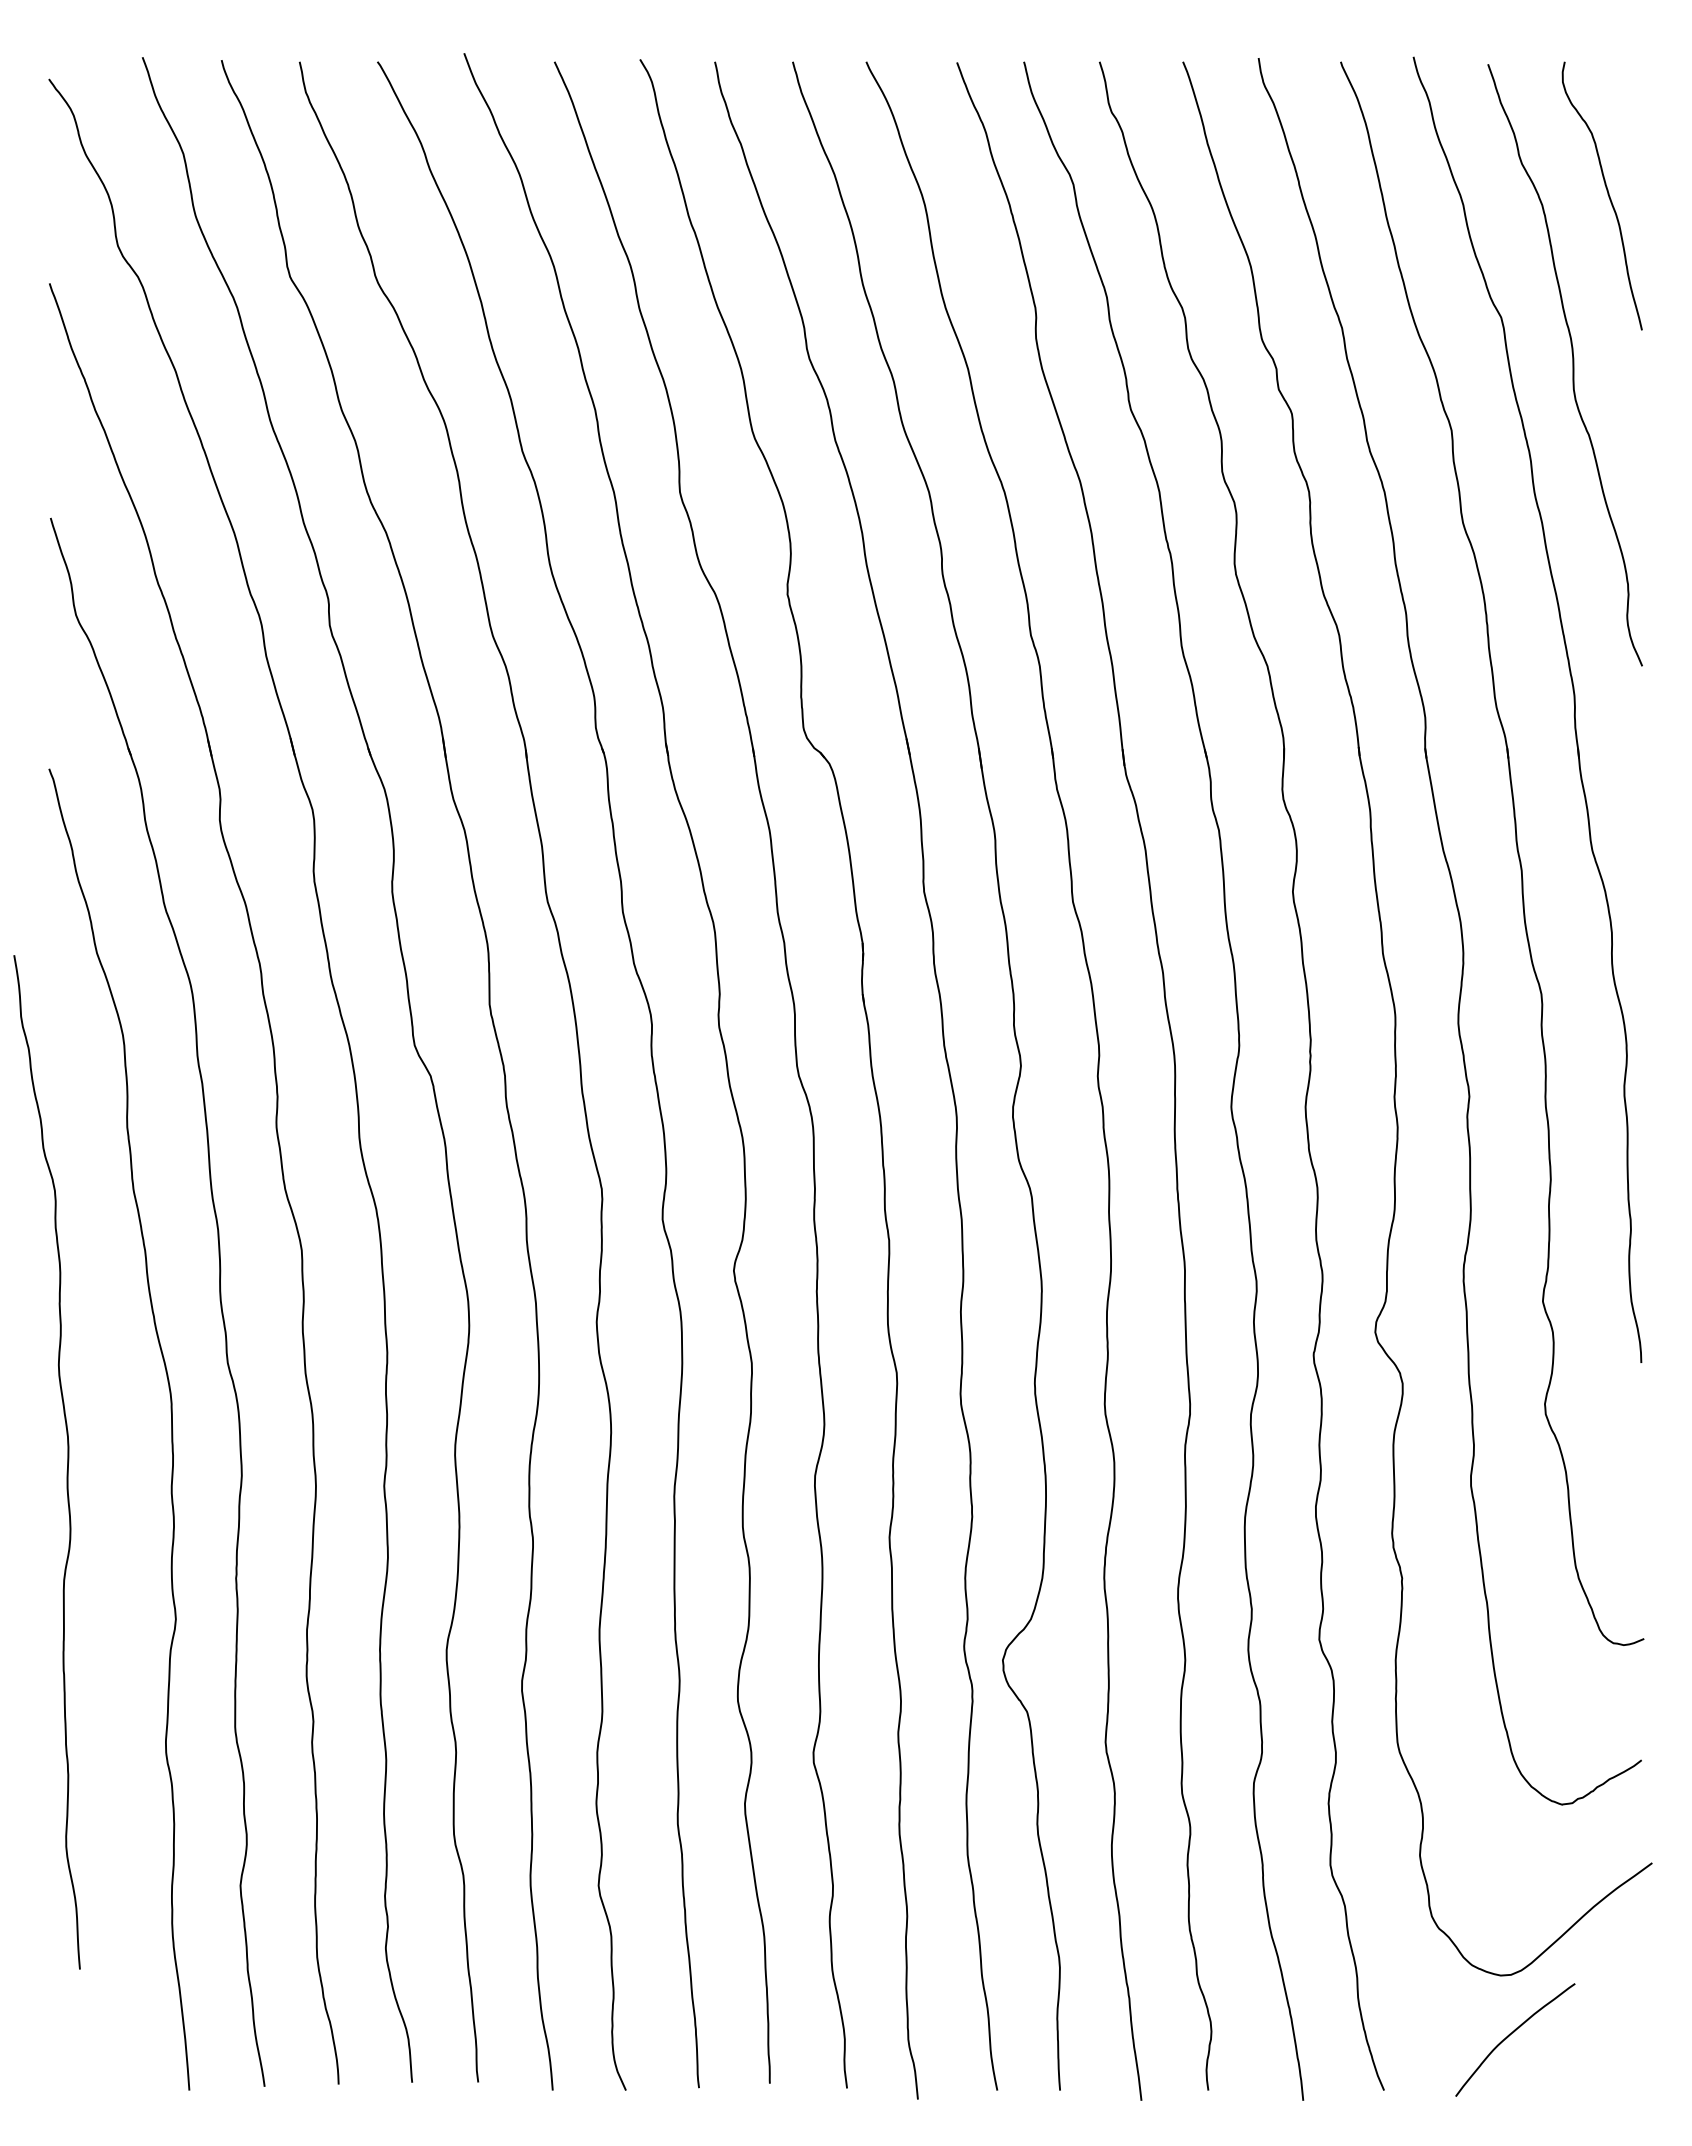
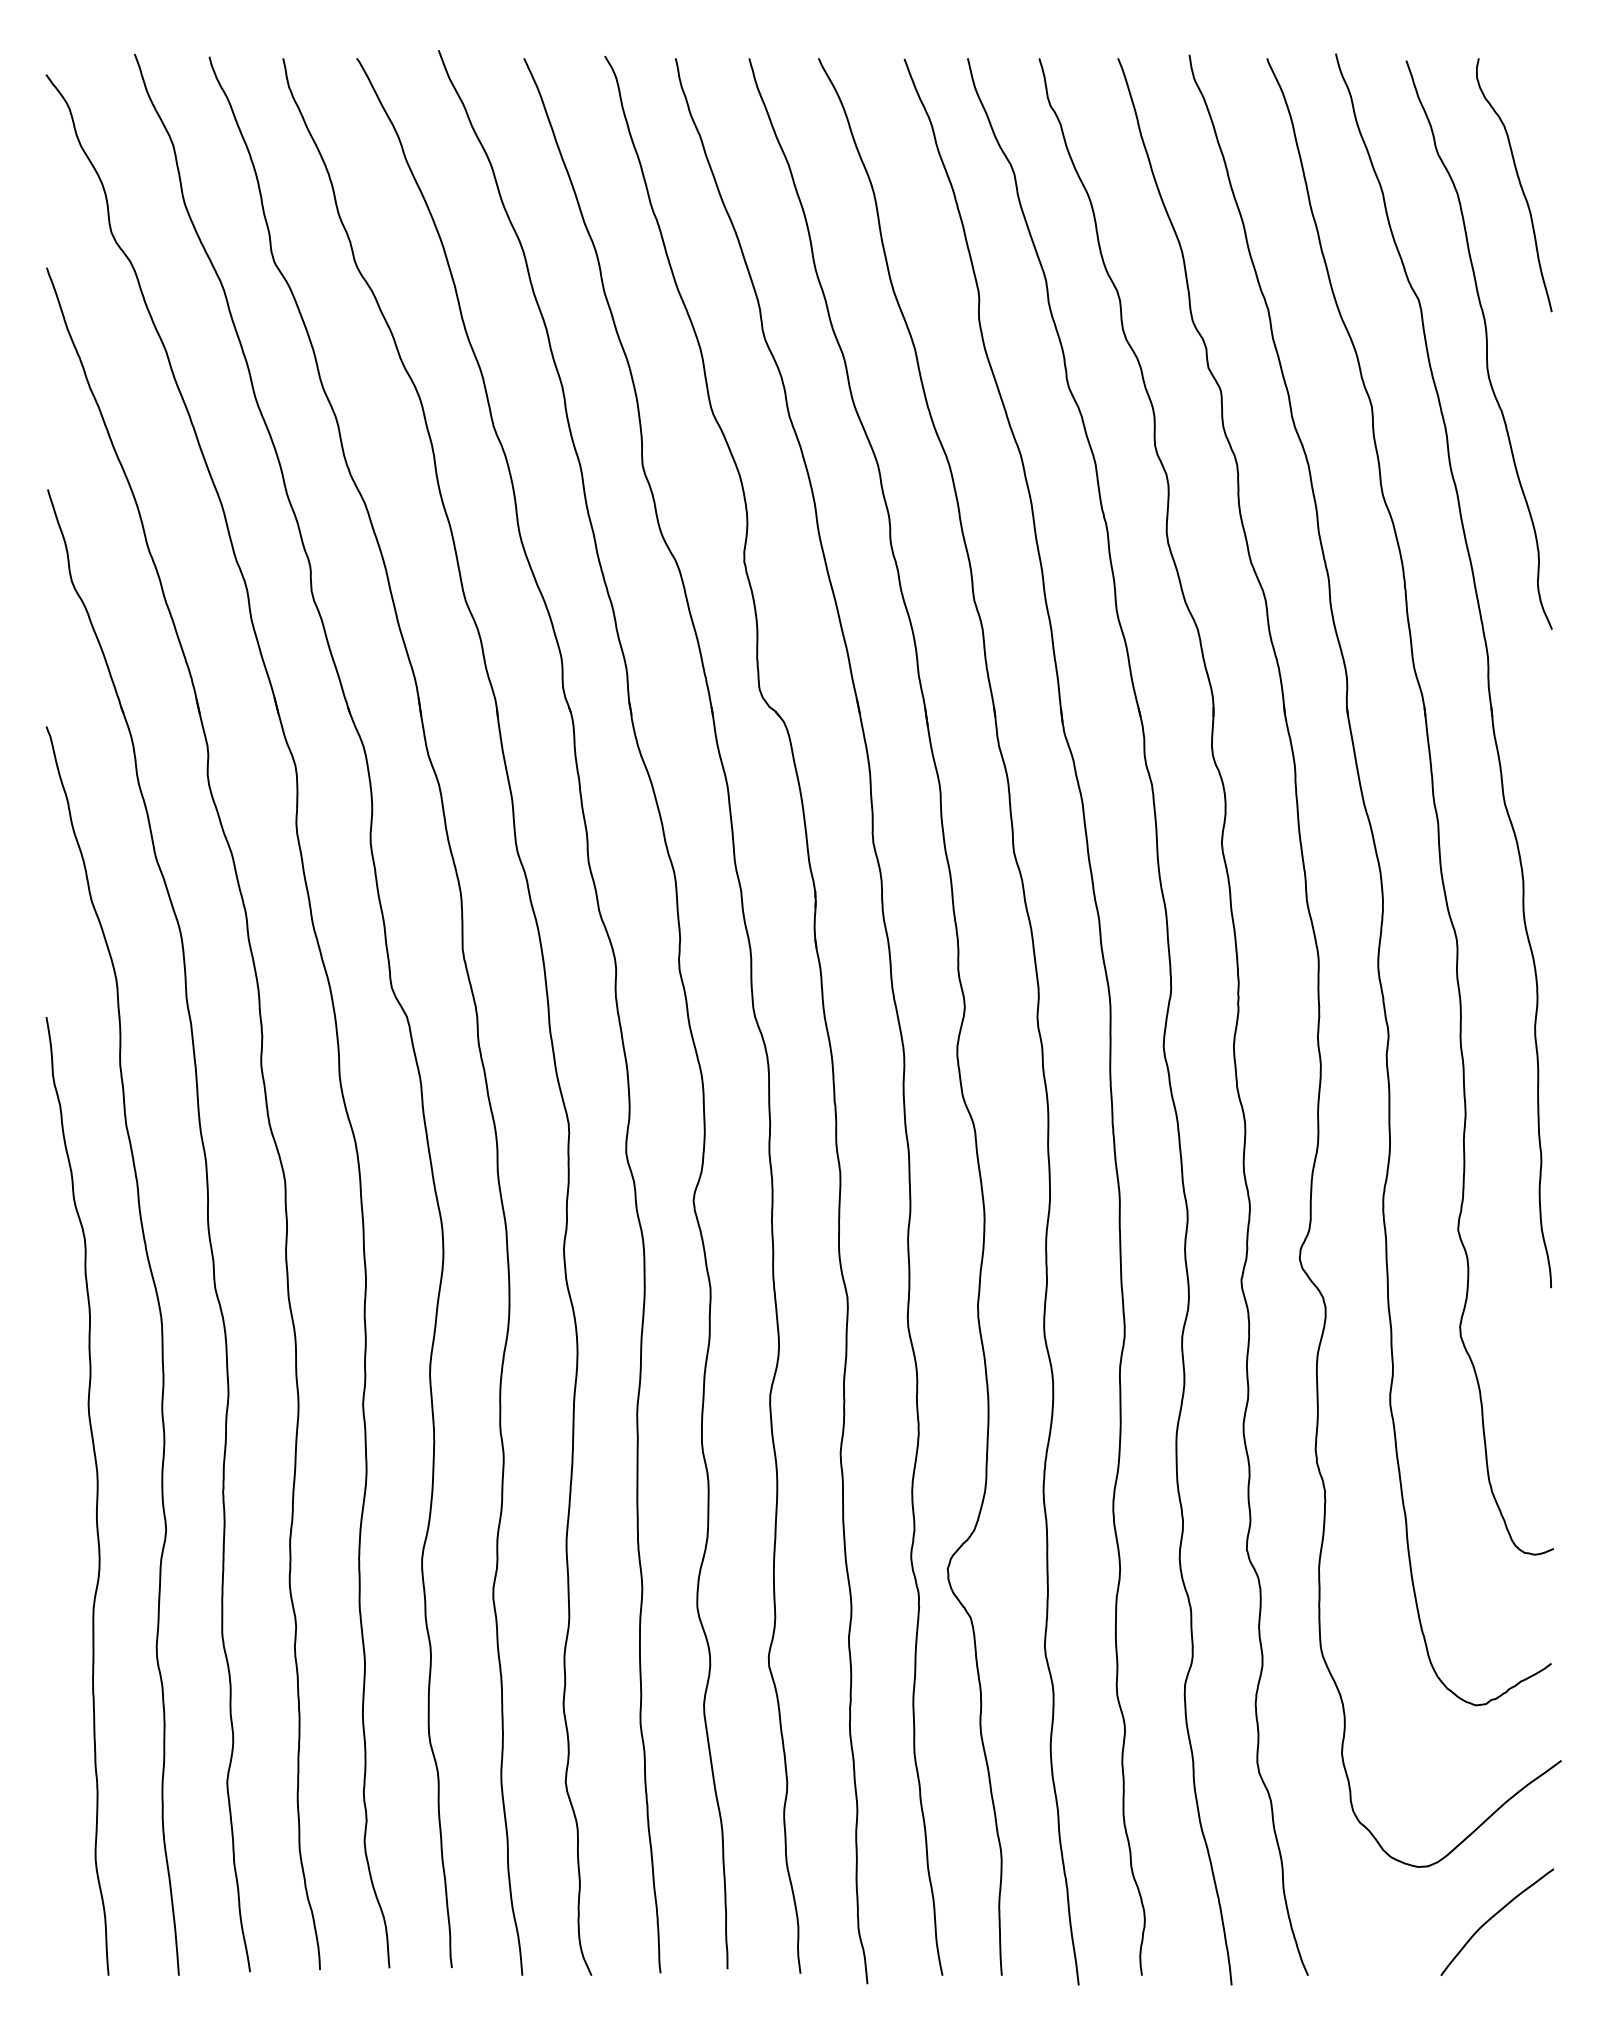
curve: (67, 1462) -> (96, 1496), moved
curve: (1513, 2033) -> (1495, 1916), moved

